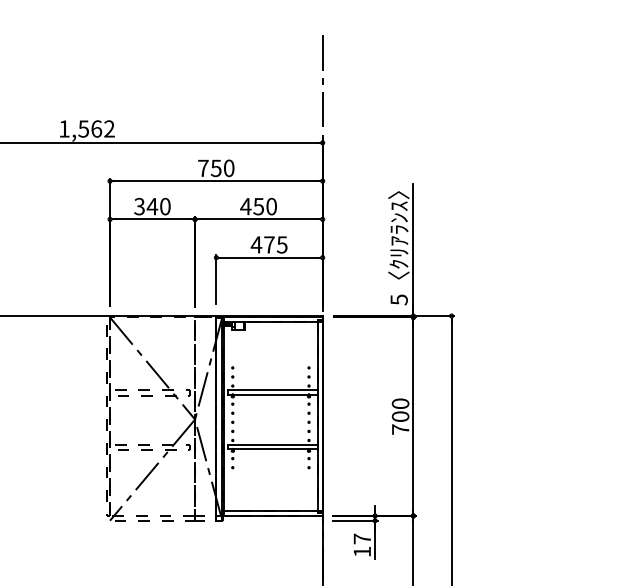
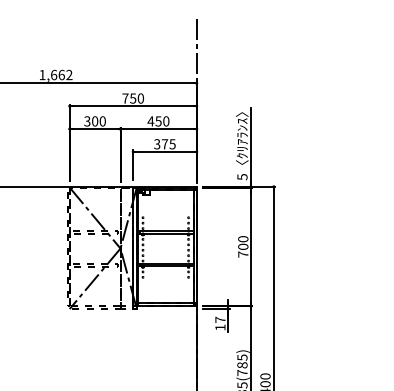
text: (84, 128) -> (54, 74), 1,562 -> 1,662
text: (151, 206) -> (94, 121), 340 -> 300
text: (255, 245) -> (156, 144), 475 -> 375

